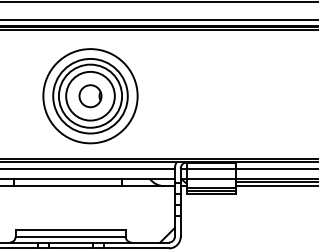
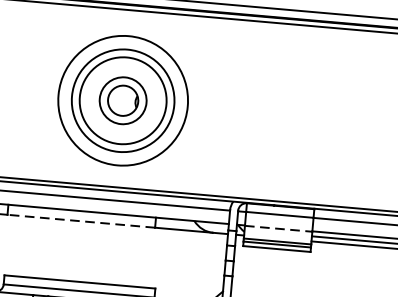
circle: (90, 95) -> (123, 99), size x0.7
line: (211, 179) -> (279, 229), solid -> dashed
line: (67, 186) -> (80, 221), solid -> dashed

